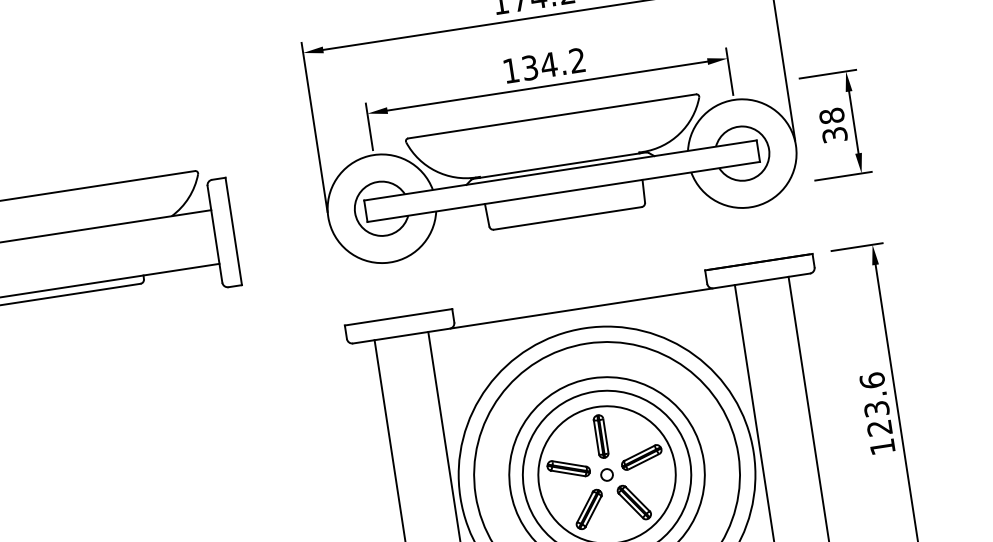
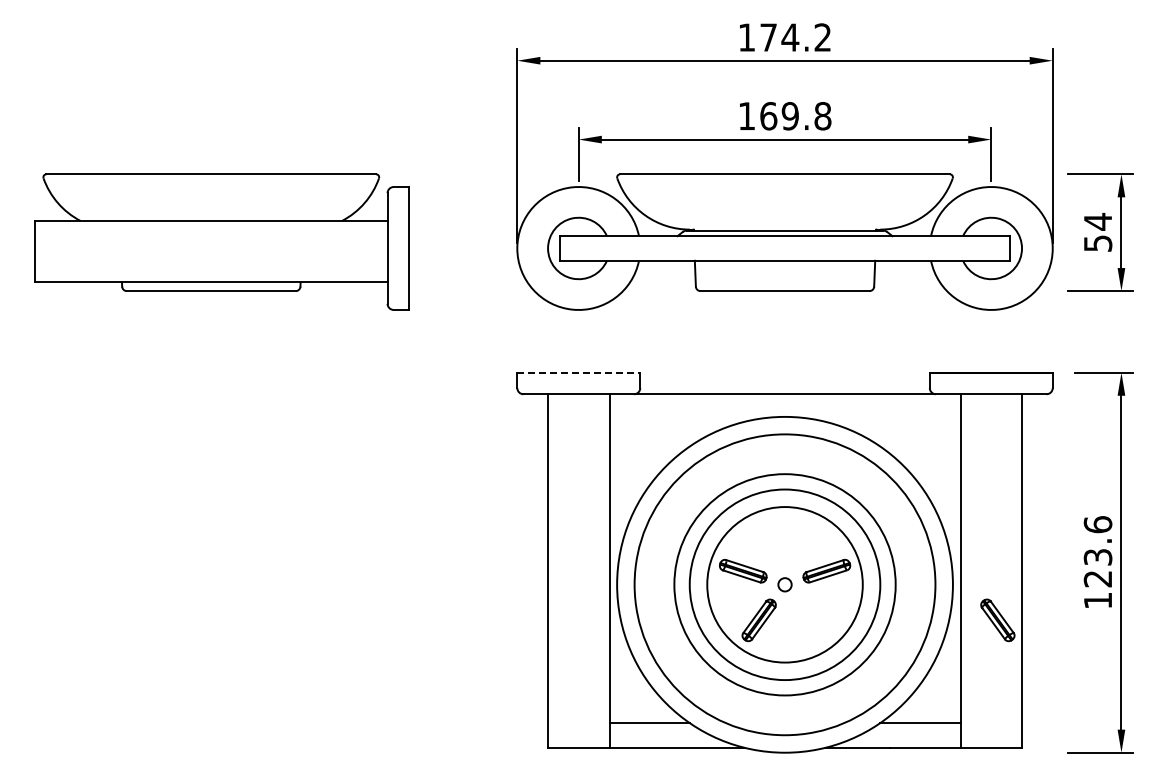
text: (553, 64) -> (795, 116), 134.2 -> 169.8
text: (832, 124) -> (1097, 231), 38 -> 54
line: (399, 317) -> (579, 372), solid -> dashed
part: (600, 436) -> (784, 540), removed
part: (634, 502) -> (997, 620), moved

